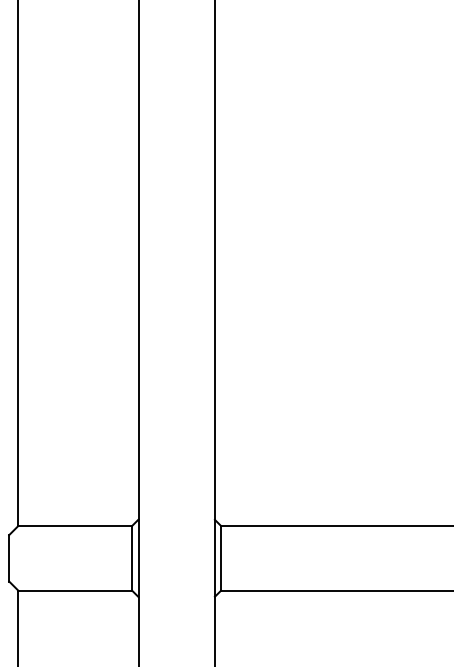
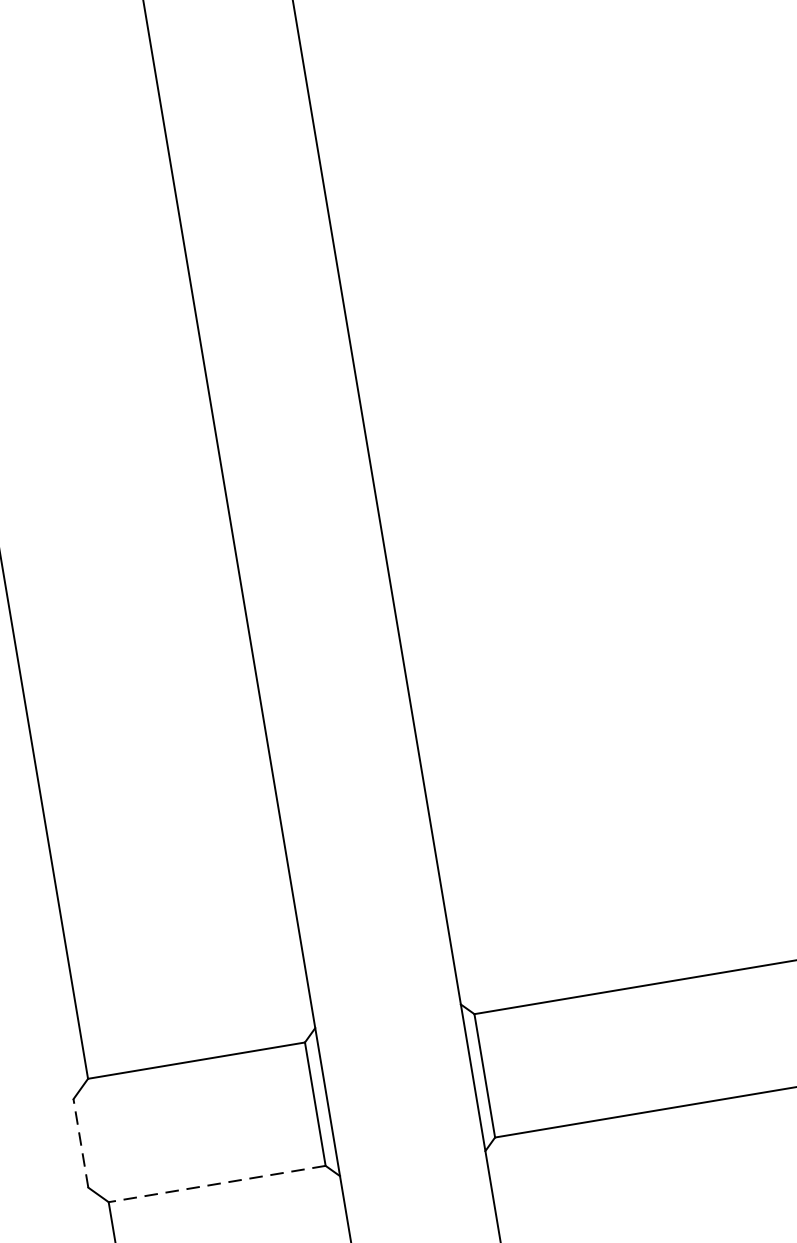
line: (9, 557) -> (81, 1141), solid -> dashed
line: (75, 590) -> (217, 1183), solid -> dashed

